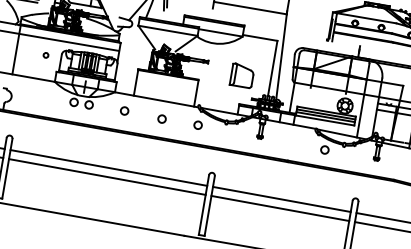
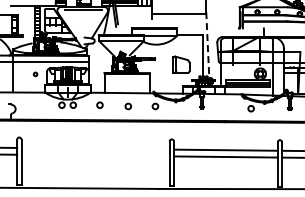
line: (281, 56) -> (207, 45), solid -> dashed
line: (108, 167) -> (95, 148), removed
line: (107, 176) -> (95, 155), removed

